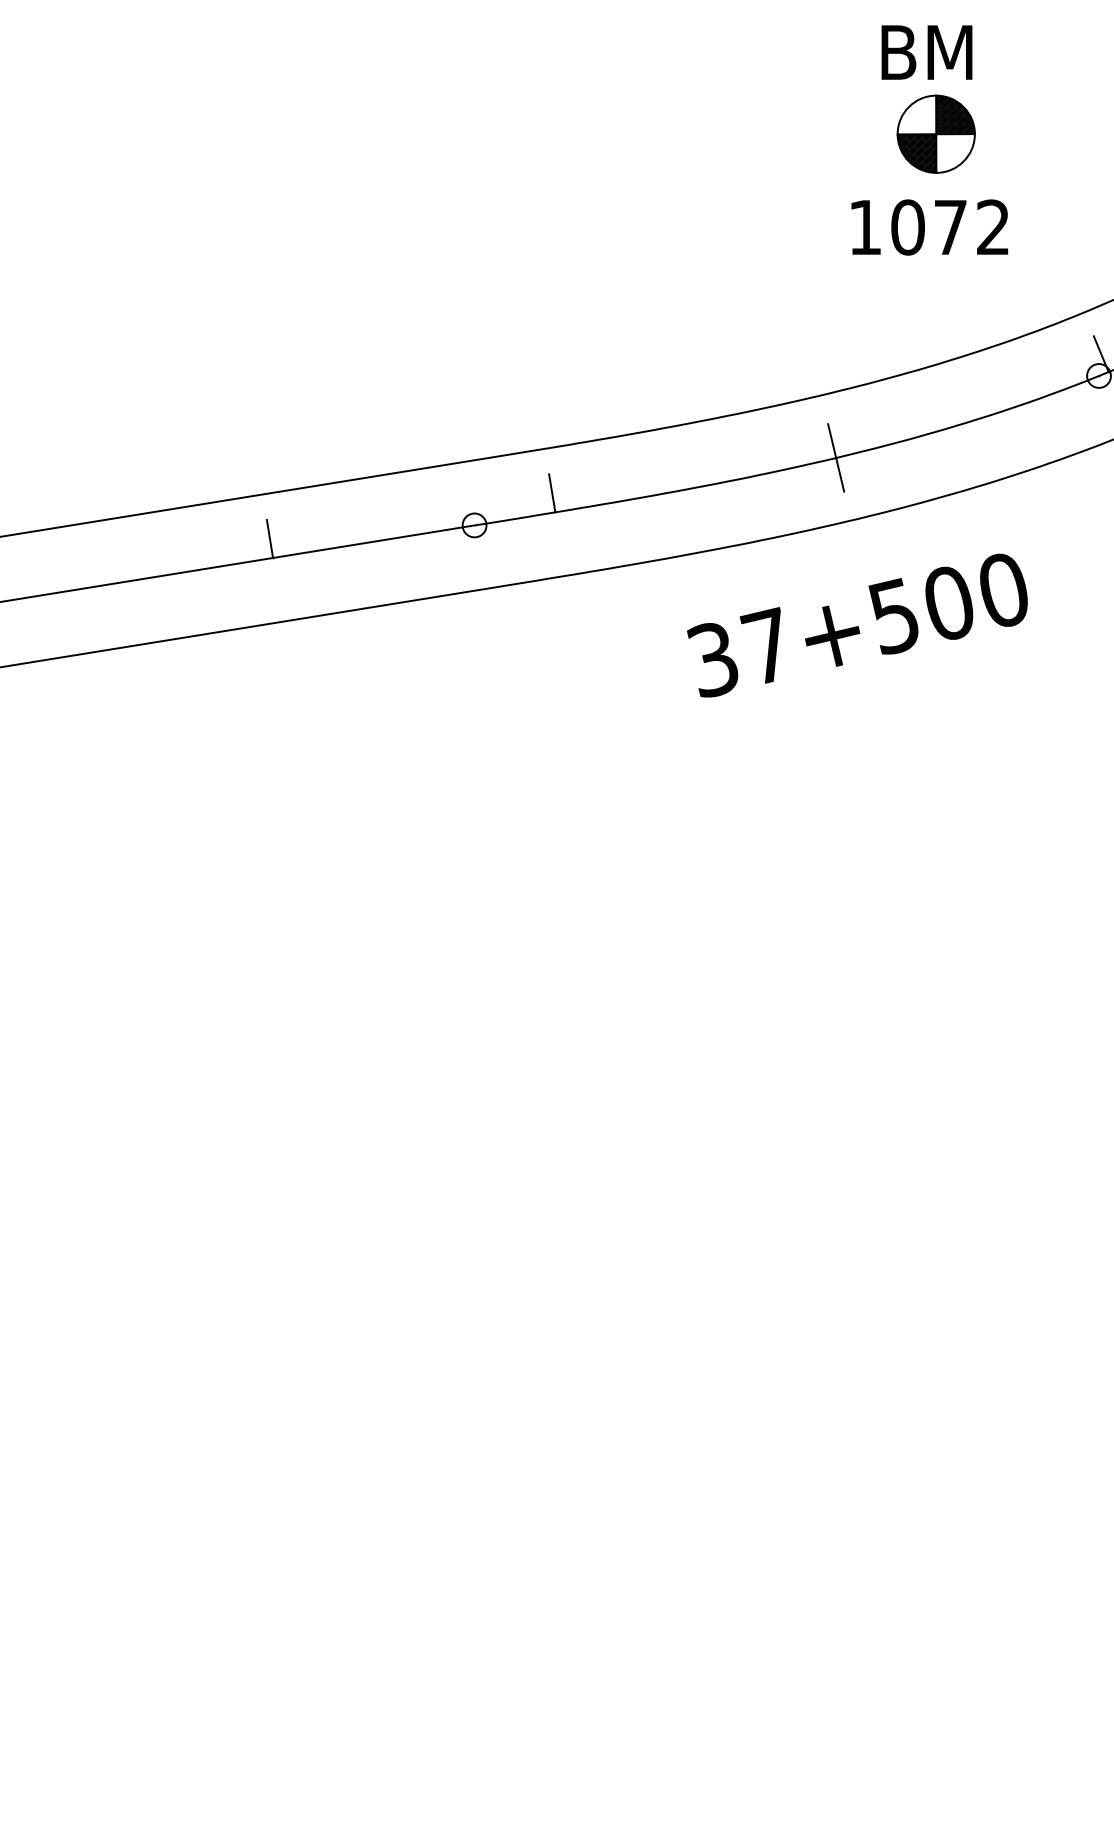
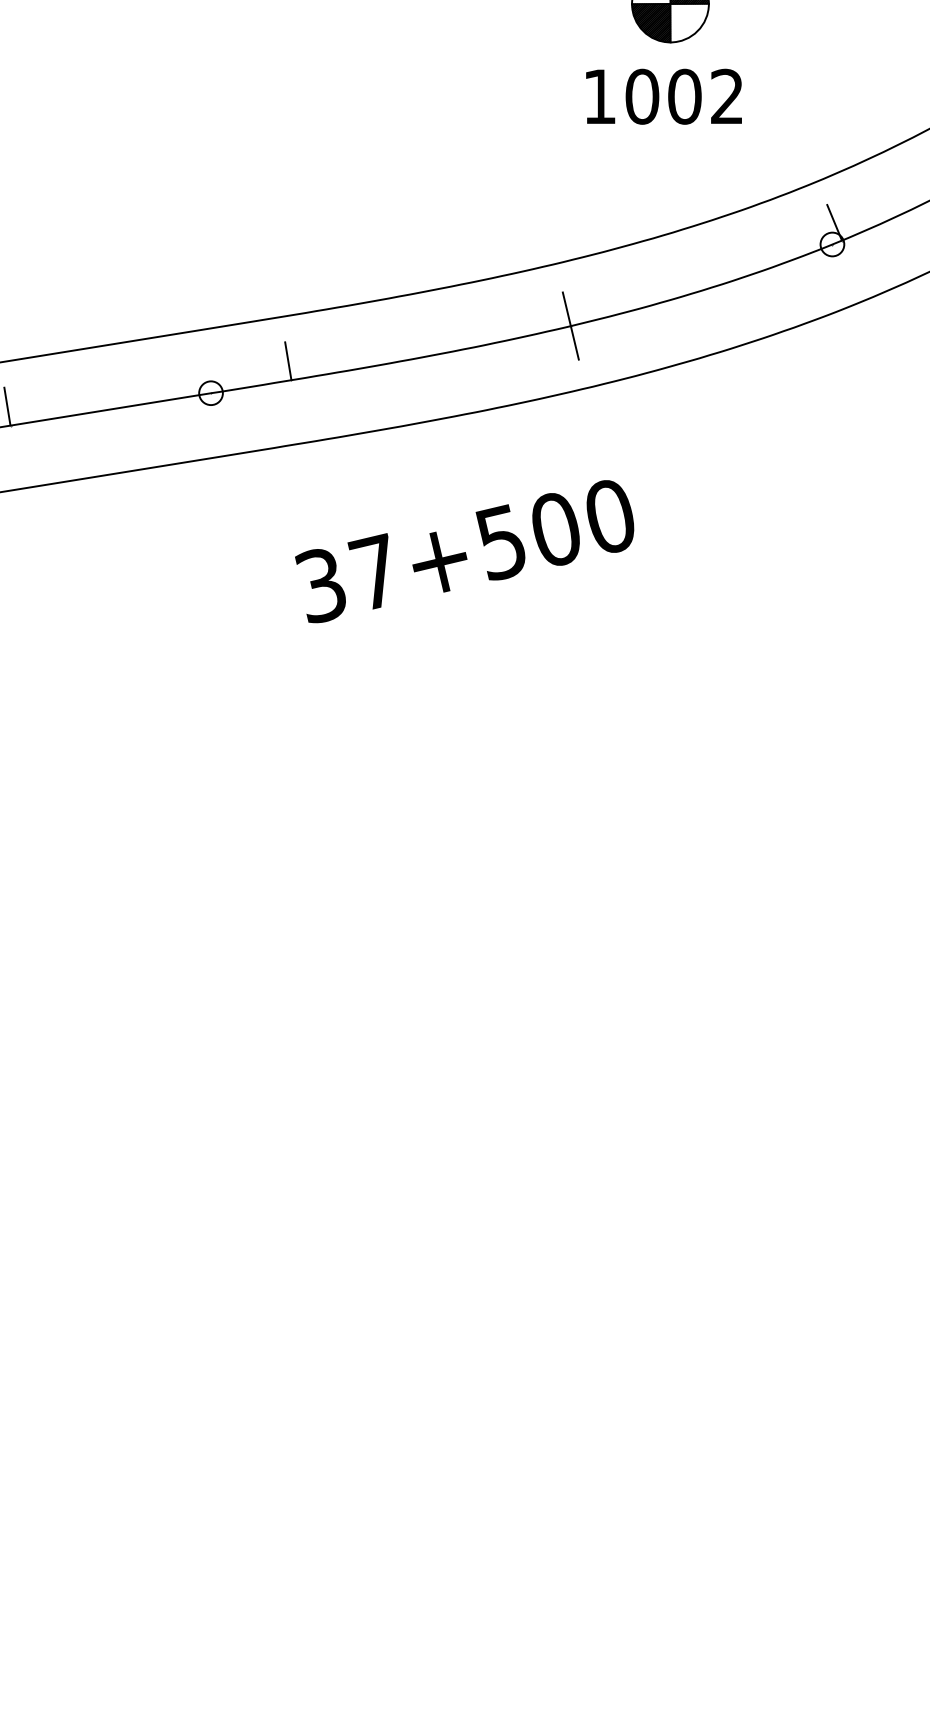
text: (950, 227) -> (684, 96), 1072 -> 1002
text: (857, 625) -> (464, 551), moved

